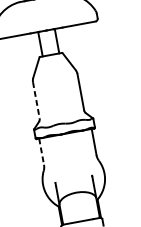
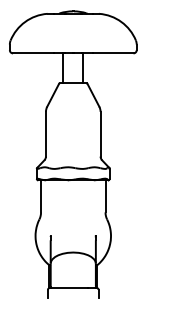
line: (36, 100) -> (45, 134), dashed -> solid
line: (42, 151) -> (41, 196), dashed -> solid

